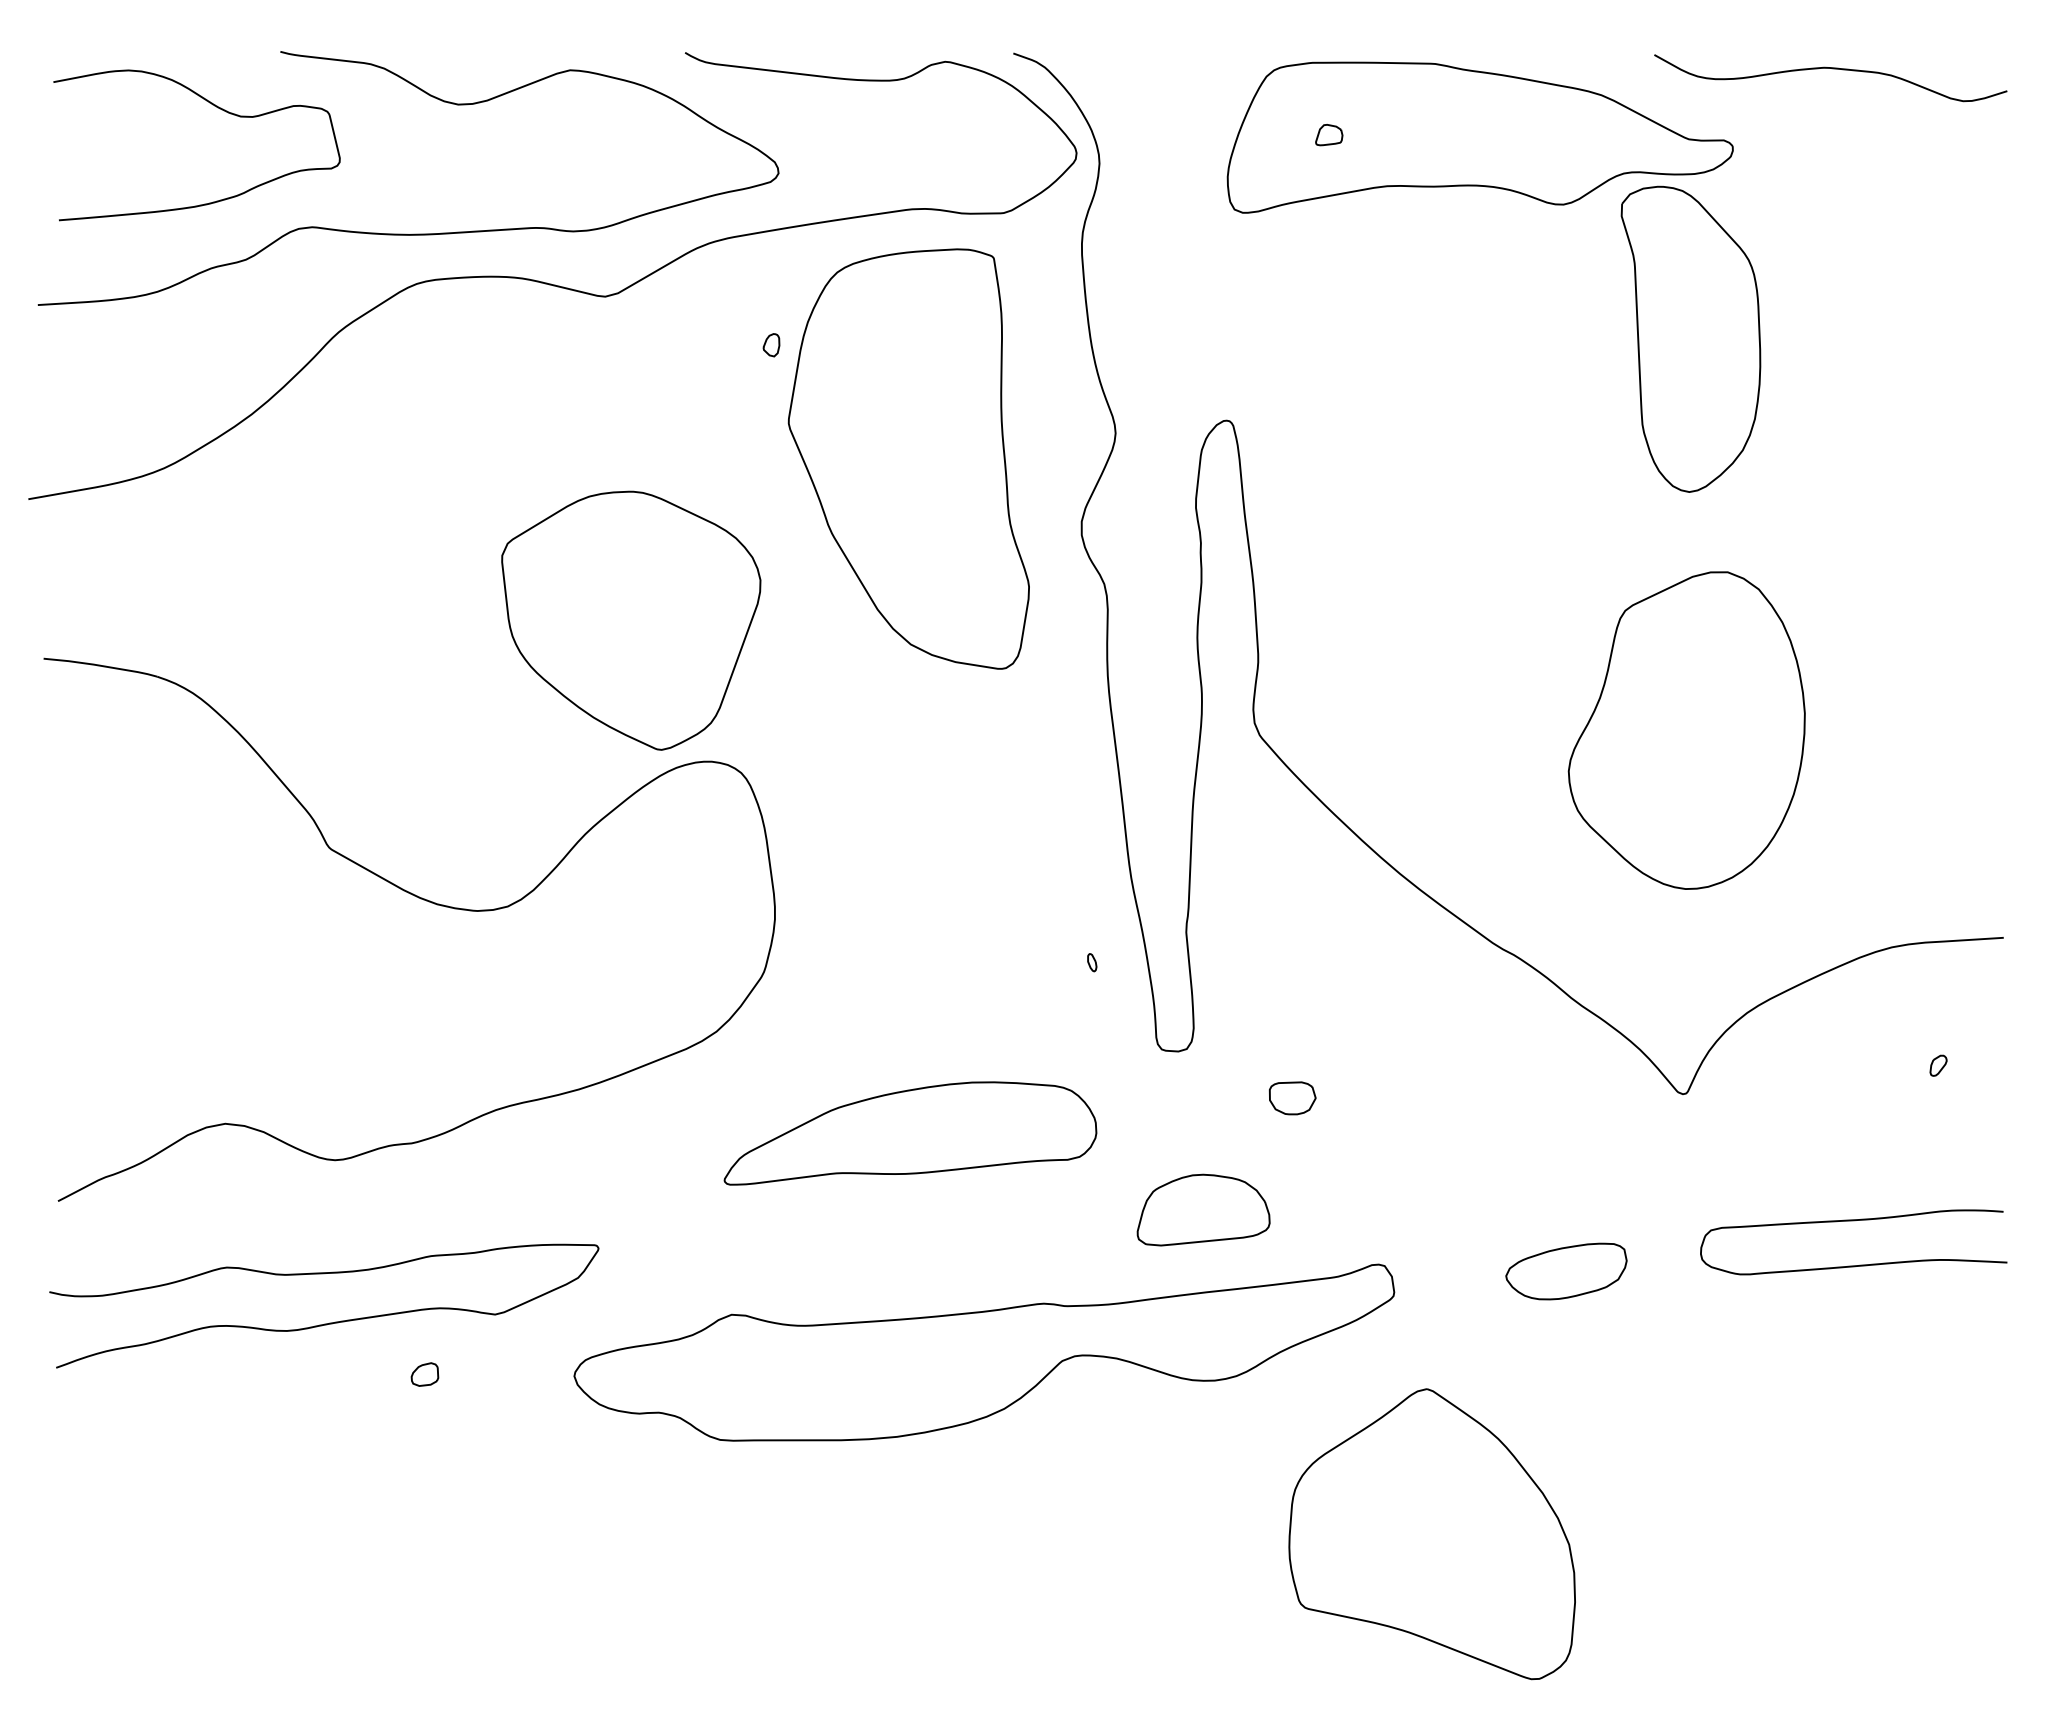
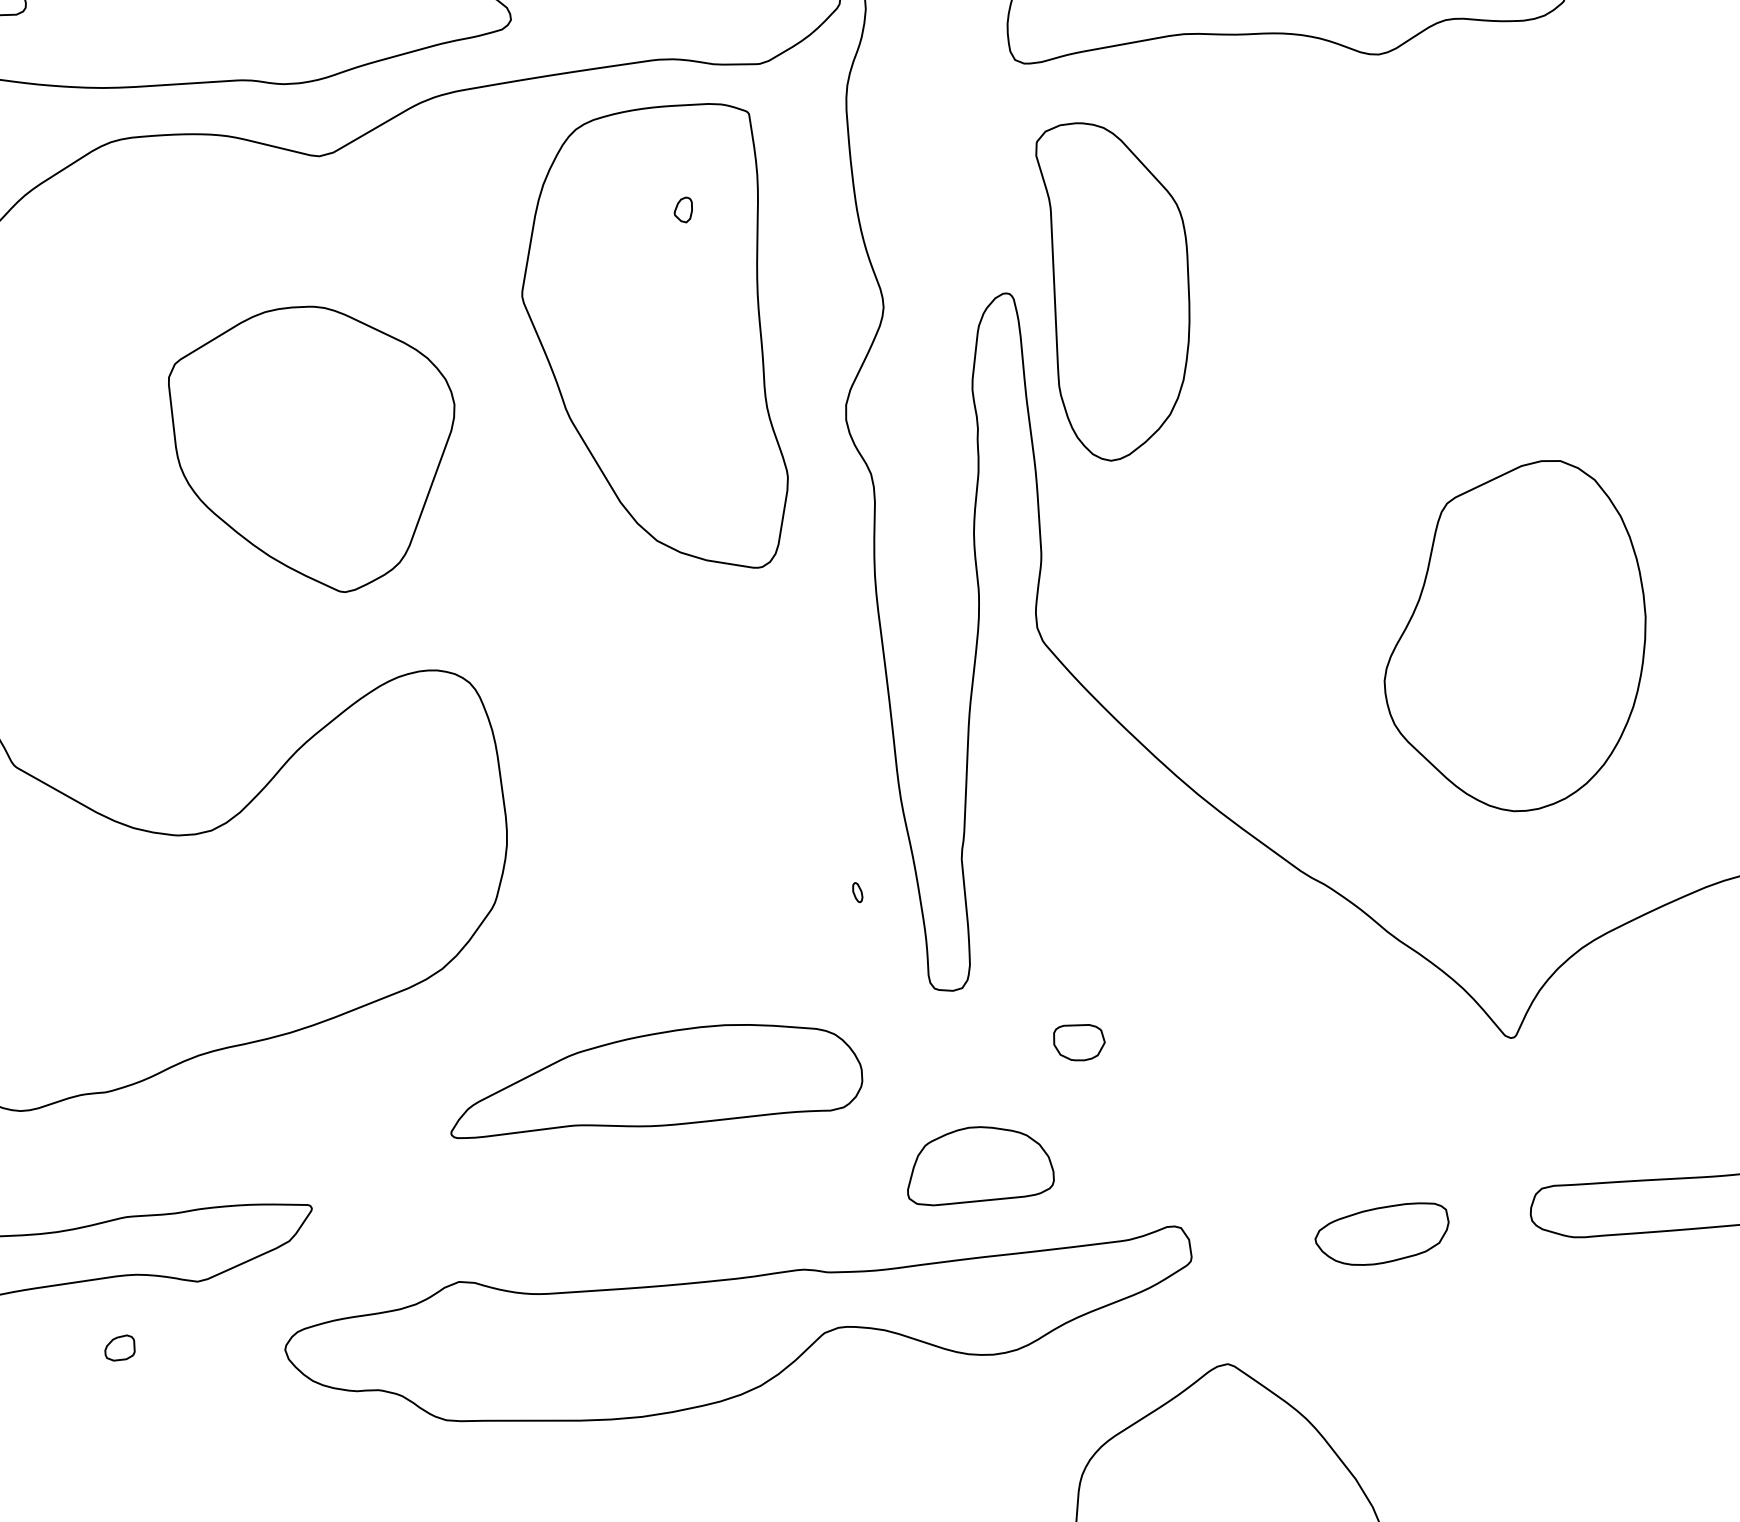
part: (1690, 338) -> (1112, 290), moved
part: (771, 345) -> (683, 210), moved
part: (631, 620) -> (311, 449), moved

